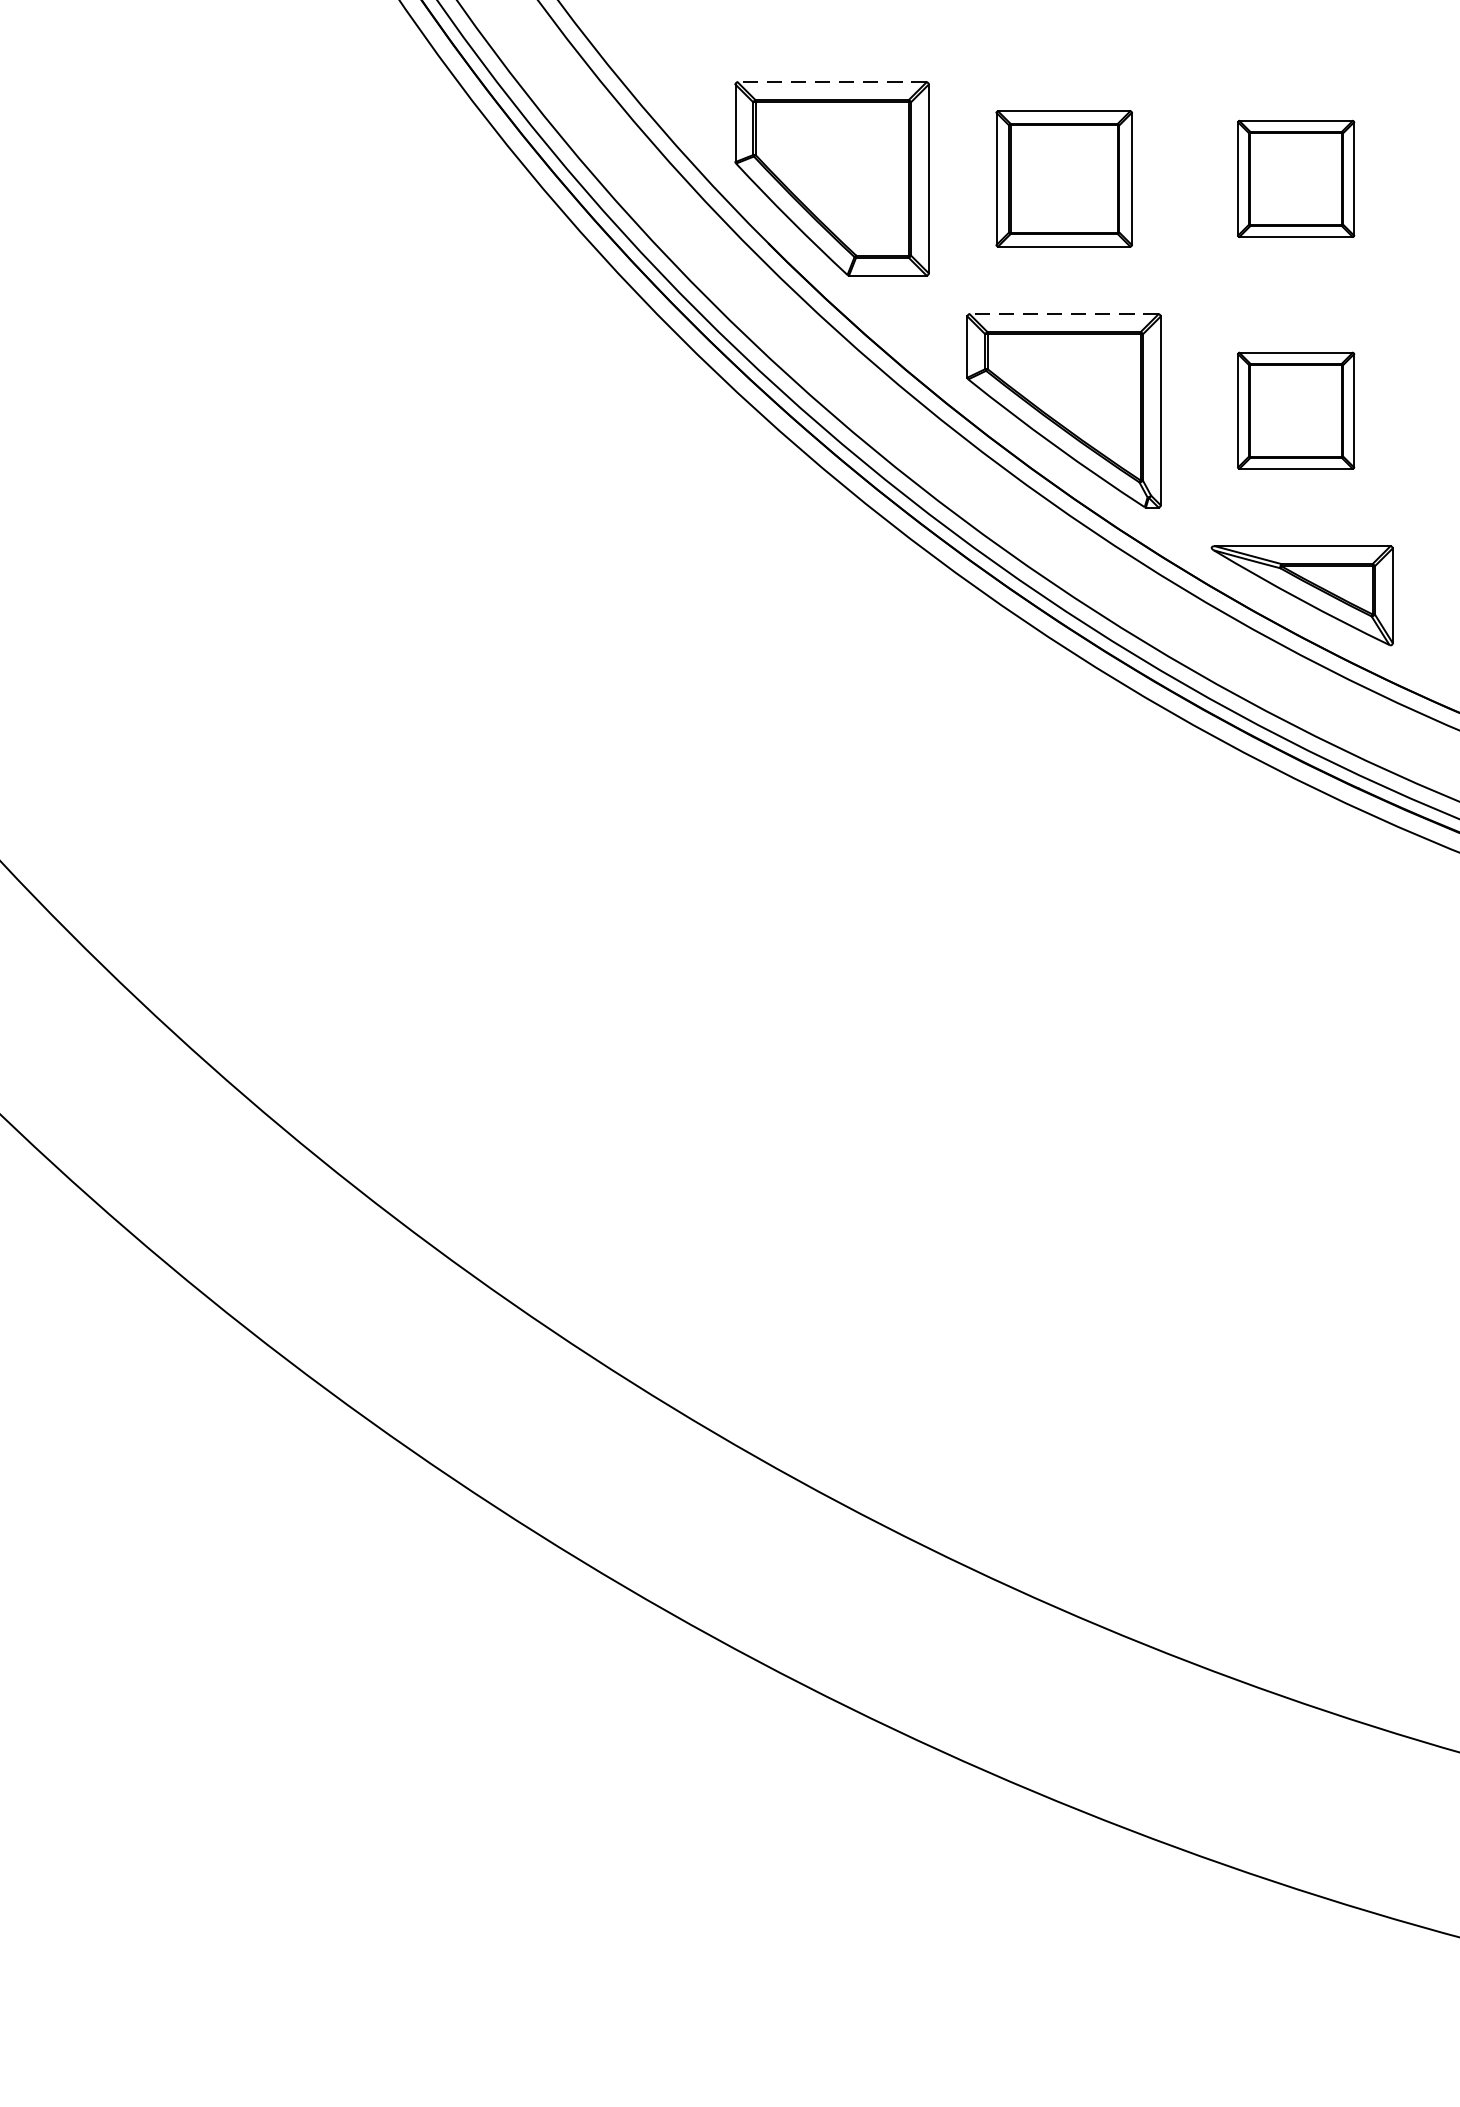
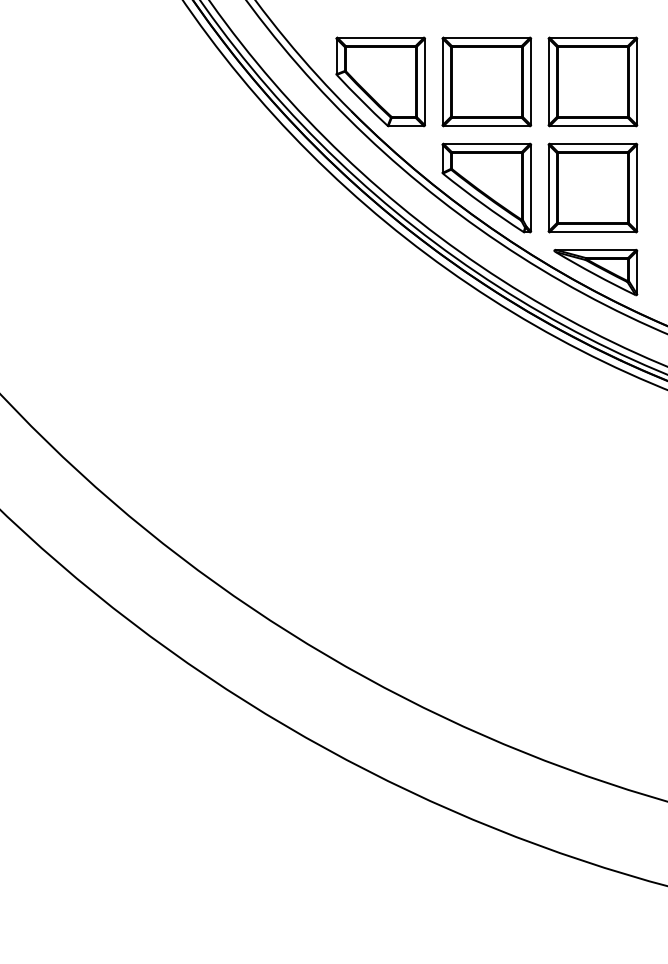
line: (831, 81) -> (380, 37), dashed -> solid
part: (1063, 177) -> (486, 81), size x1.43
part: (1295, 177) -> (592, 81), size x1.67
line: (1063, 313) -> (486, 143), dashed -> solid
part: (1295, 409) -> (592, 187), size x1.67

